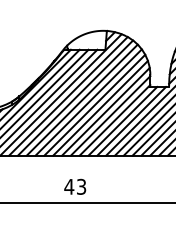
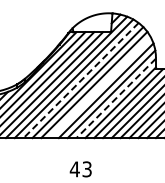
line: (75, 98) -> (81, 80), solid -> dashed
line: (94, 104) -> (100, 86), removed
line: (110, 116) -> (116, 98), solid -> dashed

